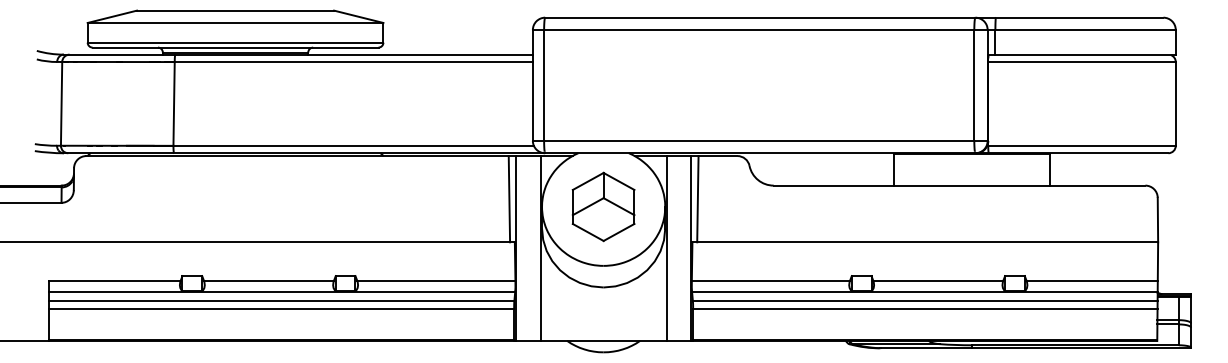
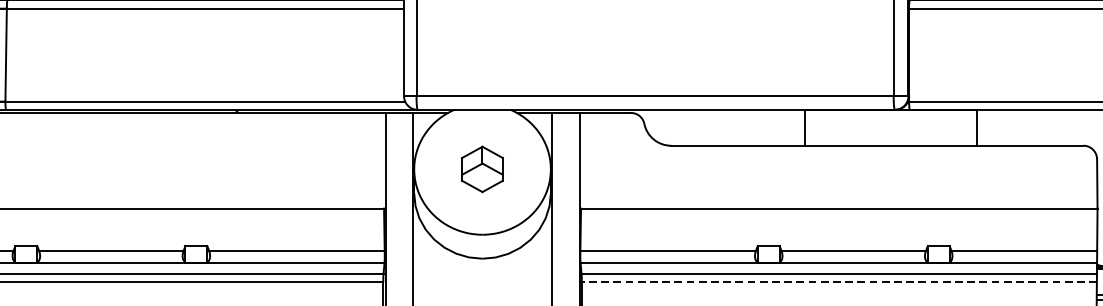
line: (509, 199) -> (378, 161), removed
line: (697, 199) -> (586, 161), removed
part: (603, 206) -> (482, 168), size x0.6
line: (924, 308) -> (838, 282), solid -> dashed

